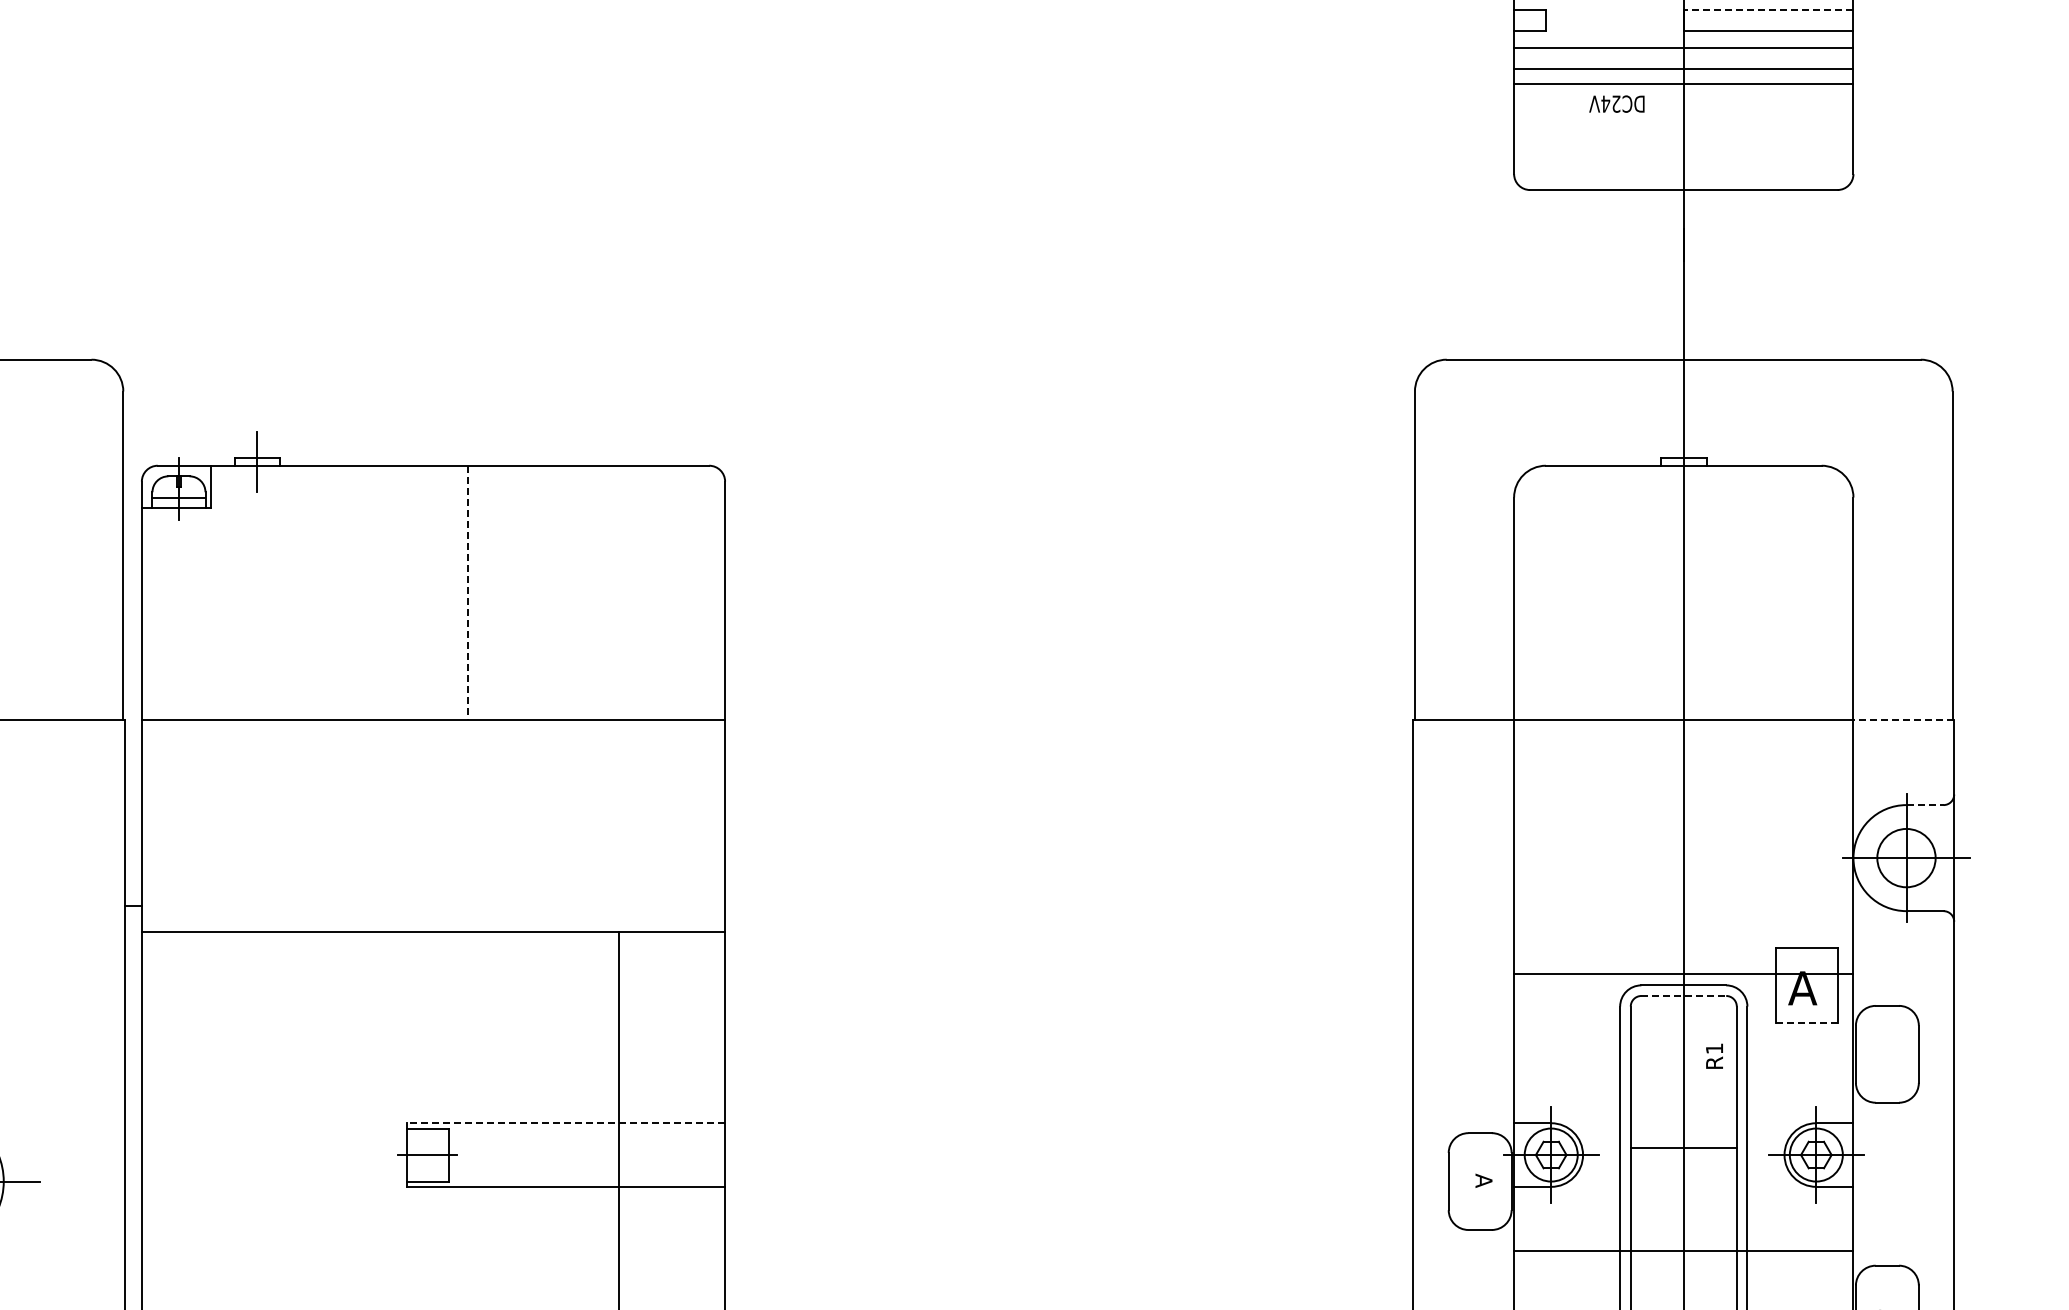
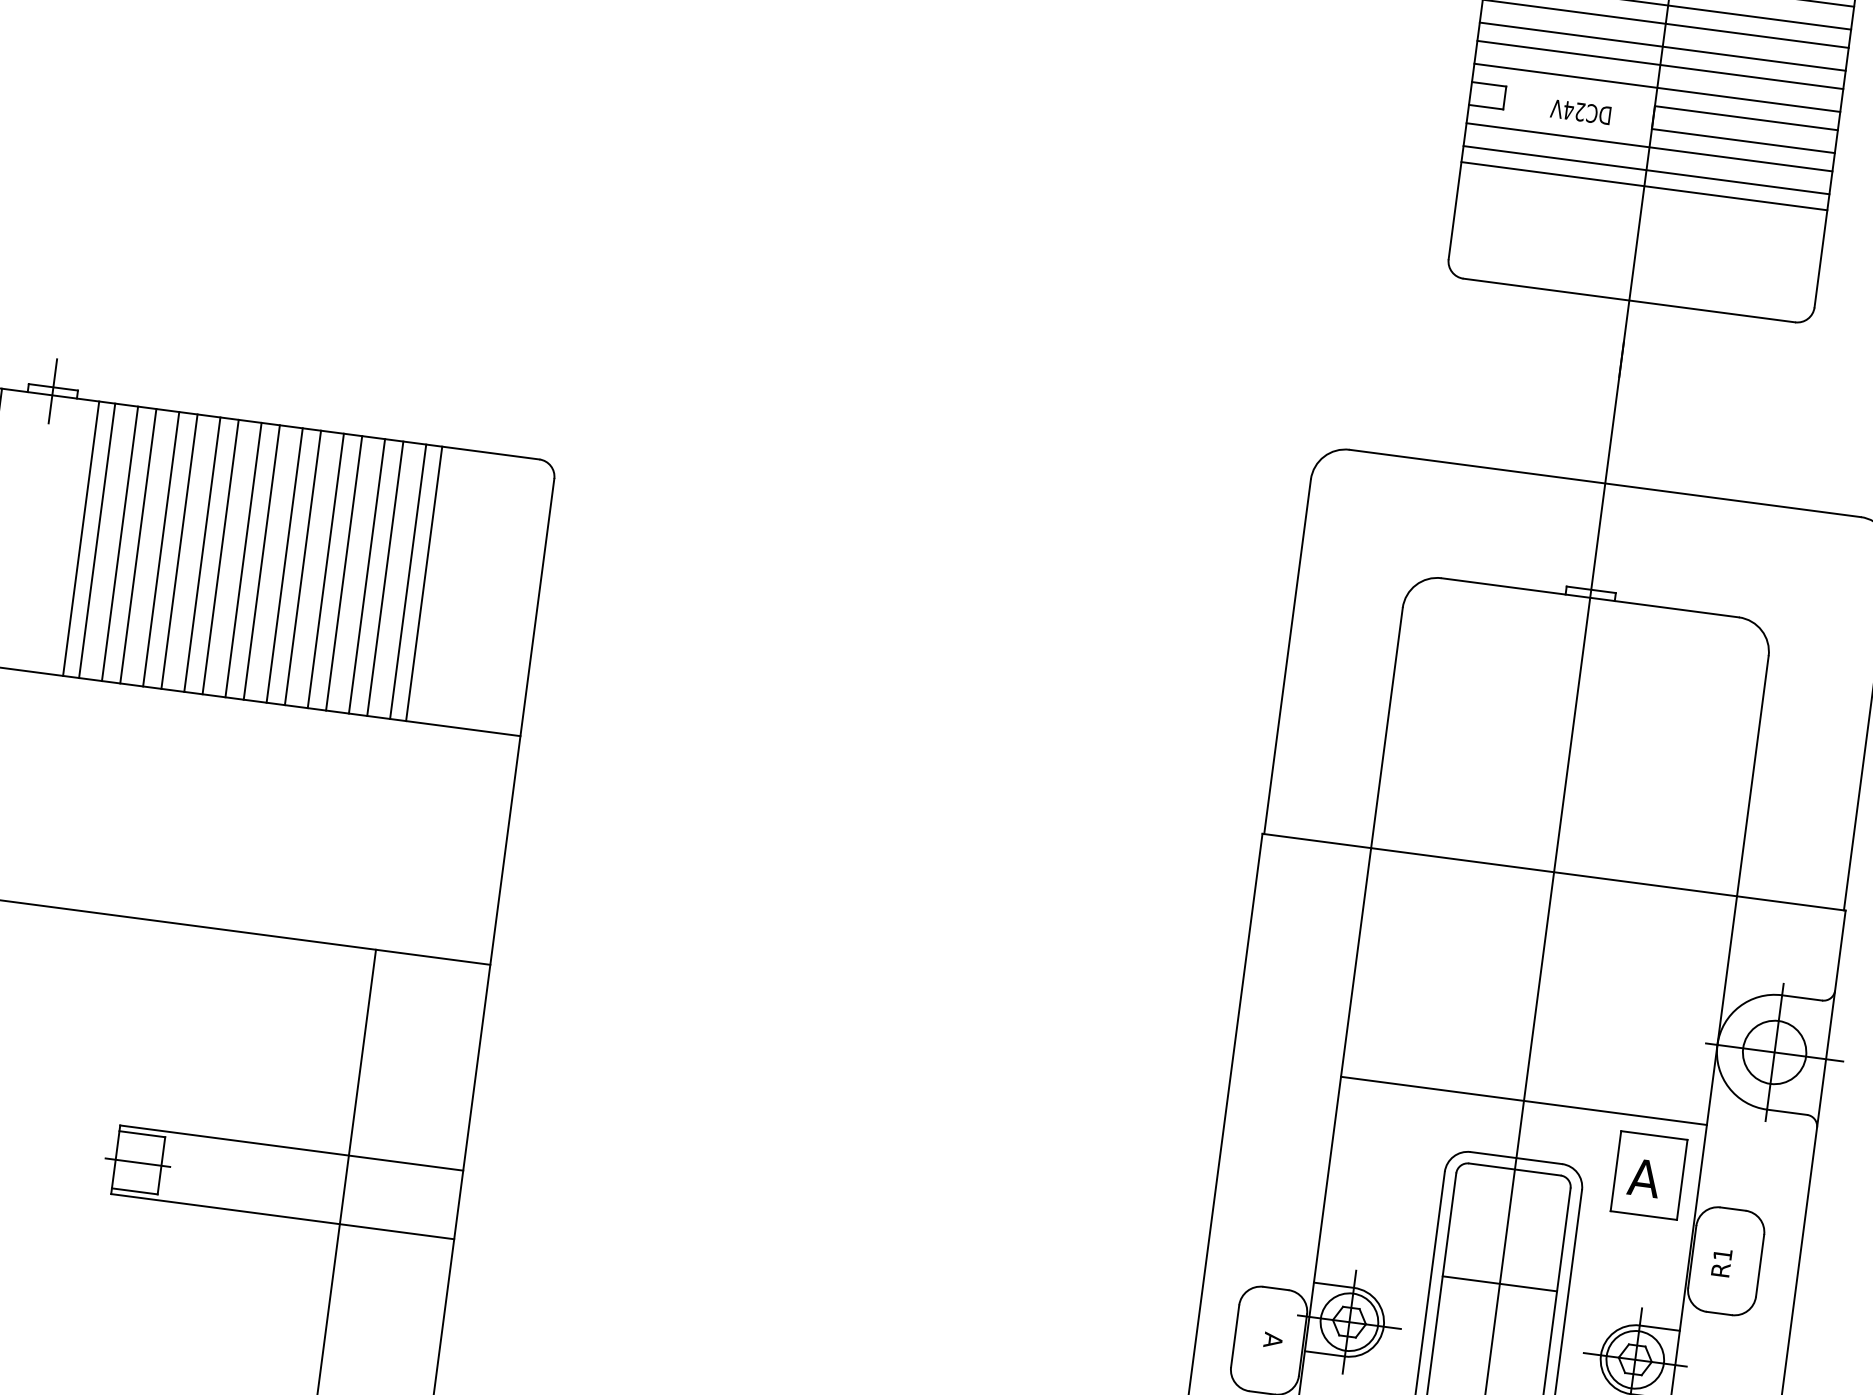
line: (1768, 9) -> (1746, 117), dashed -> solid
text: (1616, 103) -> (1580, 111), moved
line: (300, 592) -> (80, 538), added
line: (315, 592) -> (96, 540), added
line: (336, 592) -> (119, 543), added
line: (353, 592) -> (137, 545), added
line: (375, 592) -> (161, 548), added
line: (392, 592) -> (179, 551), added
line: (413, 592) -> (202, 554), added
line: (430, 592) -> (220, 556), added
line: (451, 592) -> (243, 559), added
line: (489, 592) -> (284, 564), added
line: (506, 592) -> (302, 567), added
line: (527, 592) -> (325, 570), added
line: (544, 592) -> (343, 572), added
line: (566, 592) -> (367, 575), added
line: (583, 592) -> (385, 578), added
line: (604, 592) -> (408, 581), added
line: (619, 592) -> (424, 583), added
line: (468, 593) -> (261, 563), dashed -> solid
line: (1903, 720) -> (1790, 903), dashed -> solid
line: (1925, 805) -> (1802, 998), dashed -> solid
line: (1683, 974) -> (1523, 1101), moved
line: (1684, 995) -> (1515, 1169), dashed -> solid
line: (1806, 1022) -> (1643, 1215), dashed -> solid
text: (1714, 1055) -> (1721, 1262), moved
line: (565, 1123) -> (291, 1148), dashed -> solid
line: (1683, 1148) -> (1499, 1284), moved

